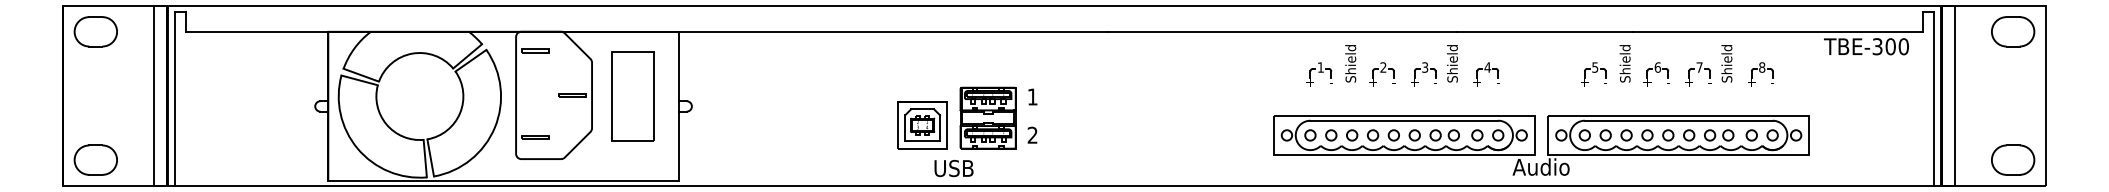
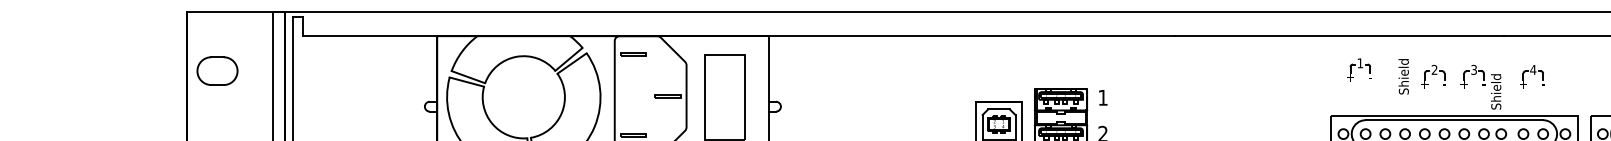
part: (95, 31) -> (217, 70), moved
text: (1350, 63) -> (1403, 76), moved
text: (1452, 63) -> (1496, 91), moved
part: (1319, 74) -> (1359, 69), moved

